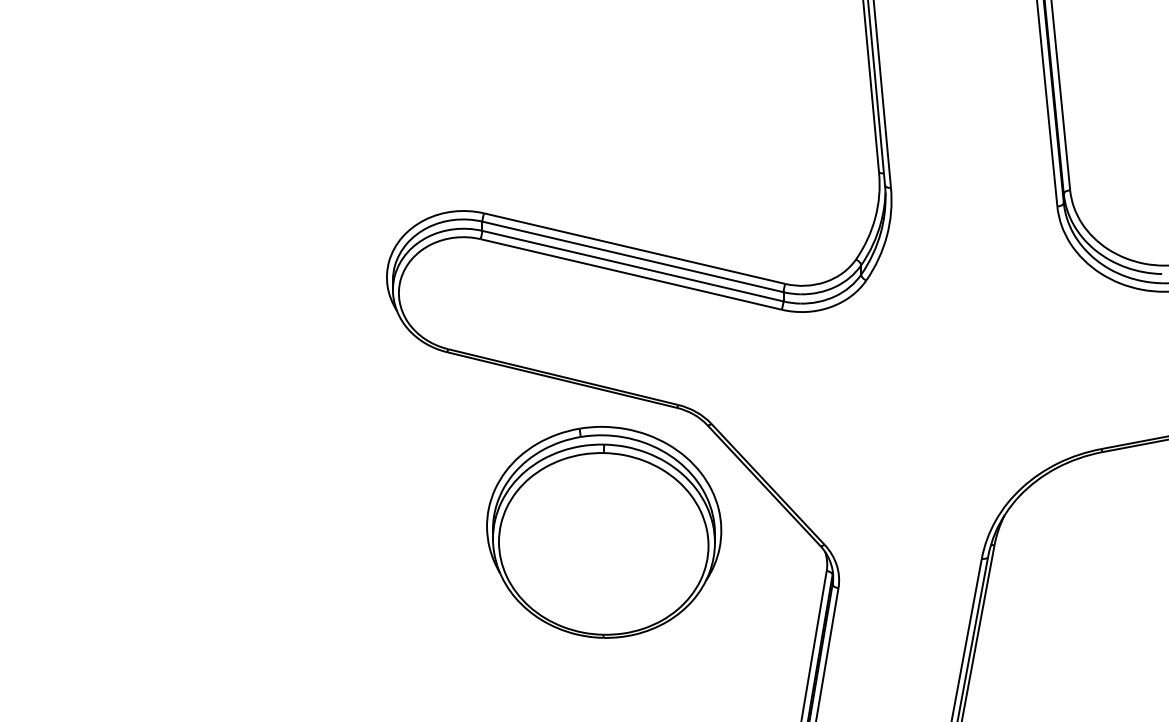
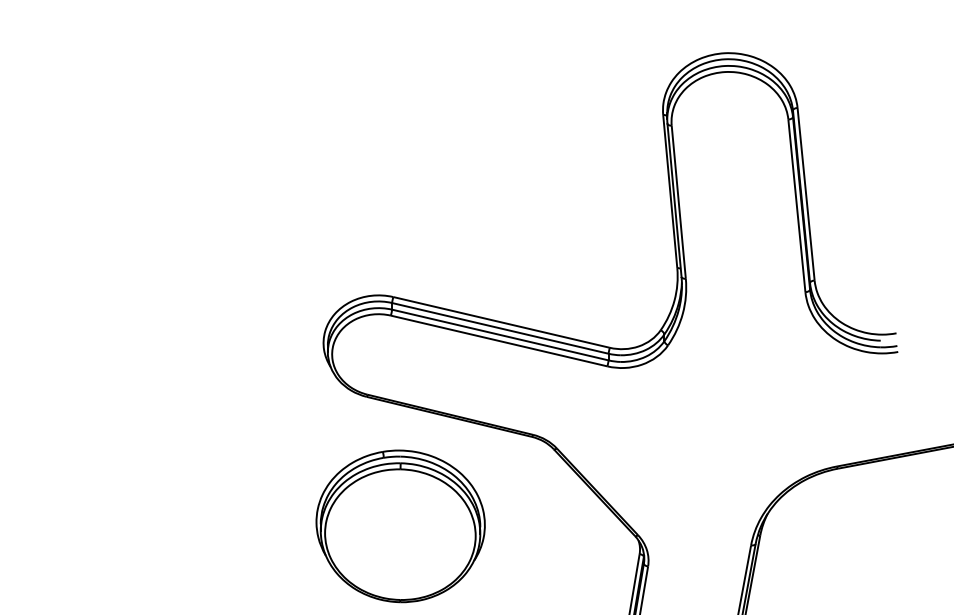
part: (603, 532) -> (400, 526), moved

